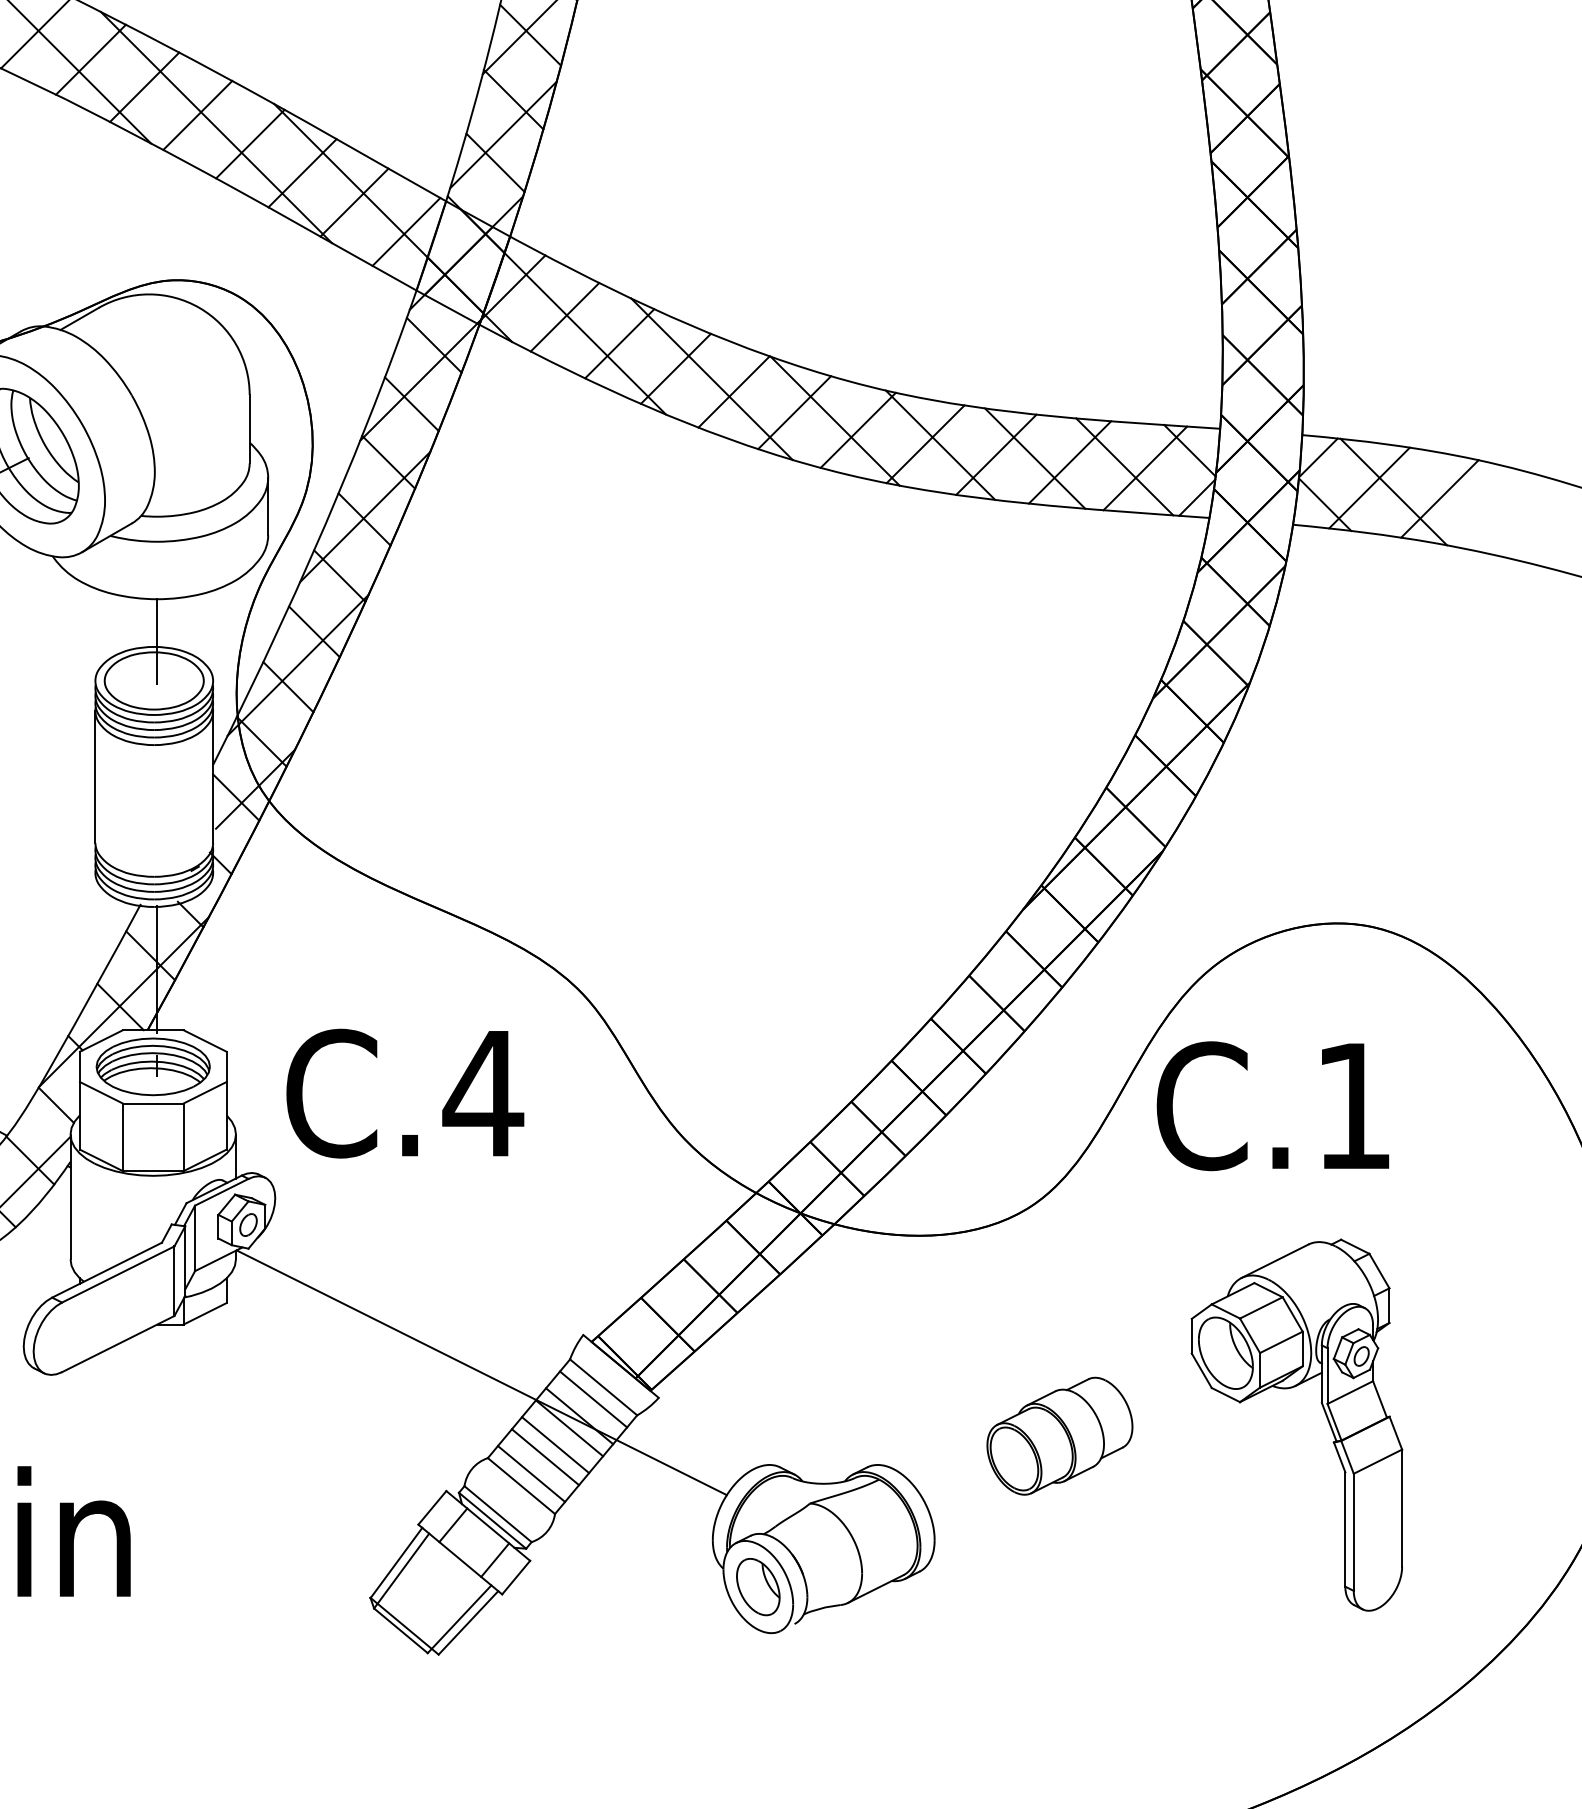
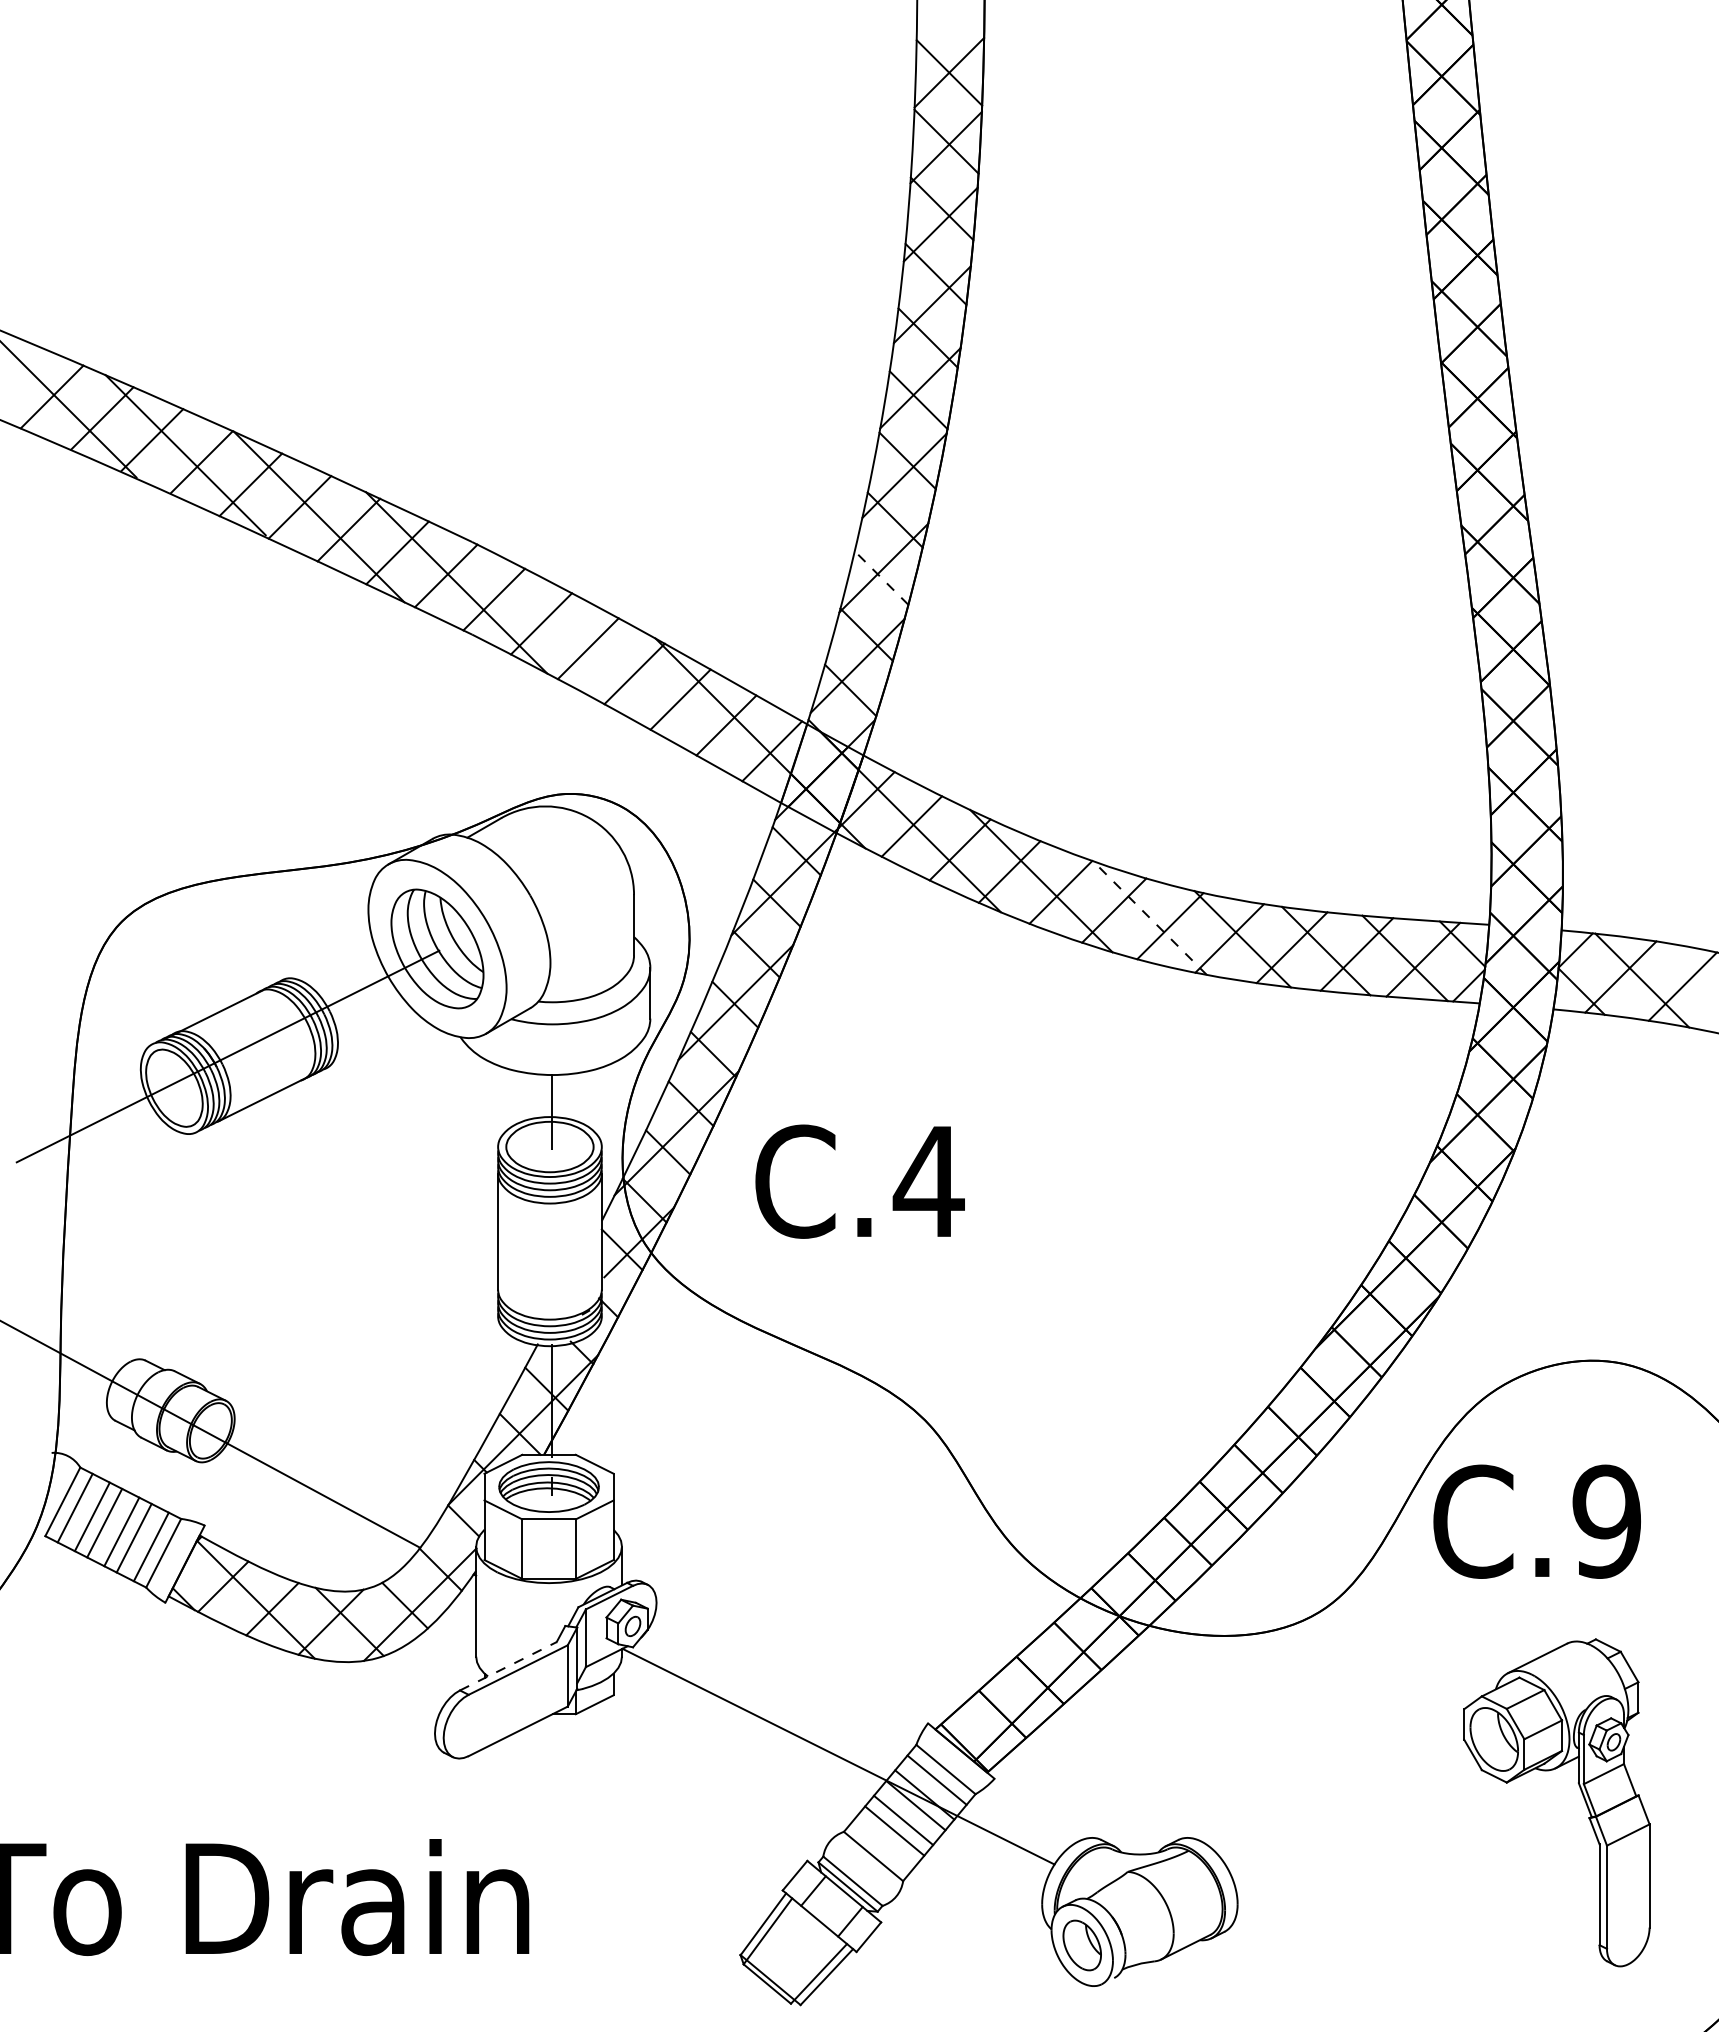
line: (530, 35) -> (881, 578), solid -> dashed
line: (216, 127) -> (604, 659), removed
line: (834, 420) -> (1149, 917), solid -> dashed
text: (404, 1093) -> (859, 1181), moved
text: (1353, 1105) -> (1606, 1521), C.1 -> C.9
line: (107, 1270) -> (508, 1666), solid -> dashed
part: (1059, 1436) -> (1347, 1812), removed
line: (530, 1473) -> (881, 1845), removed

